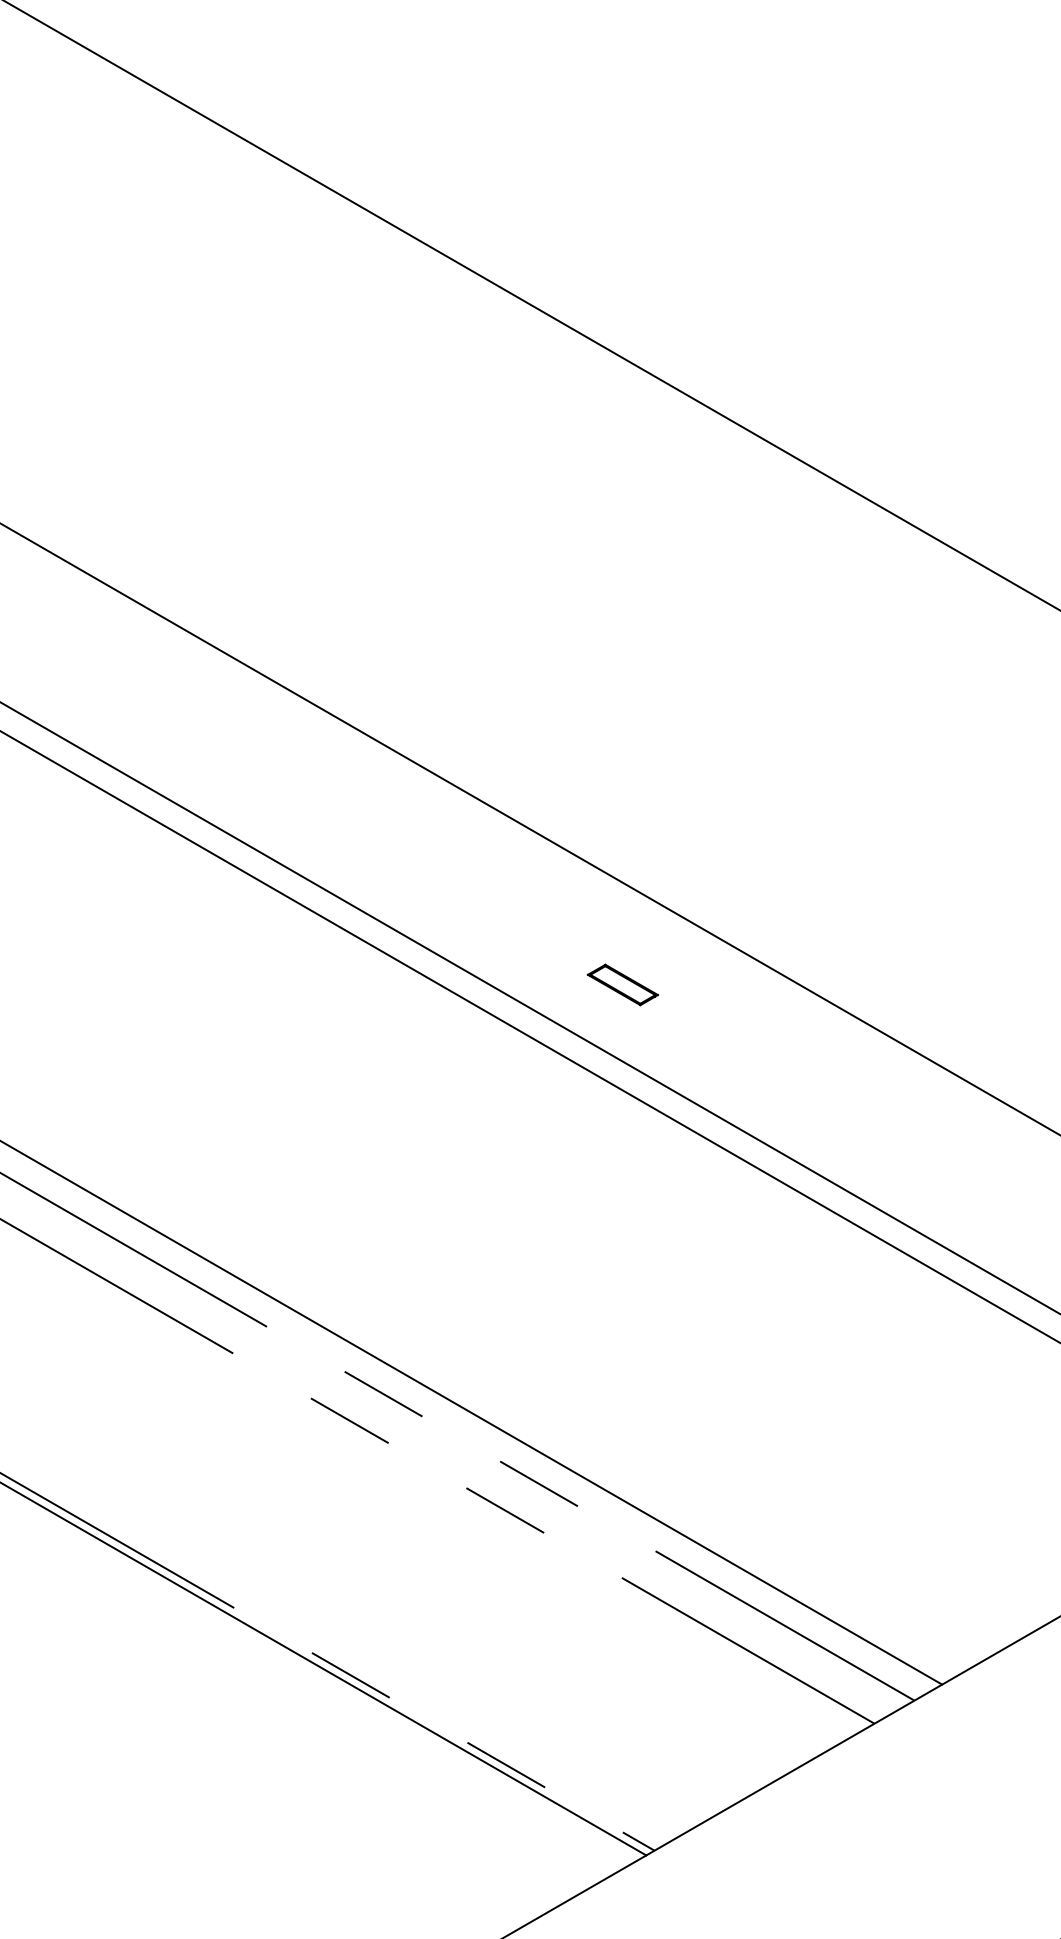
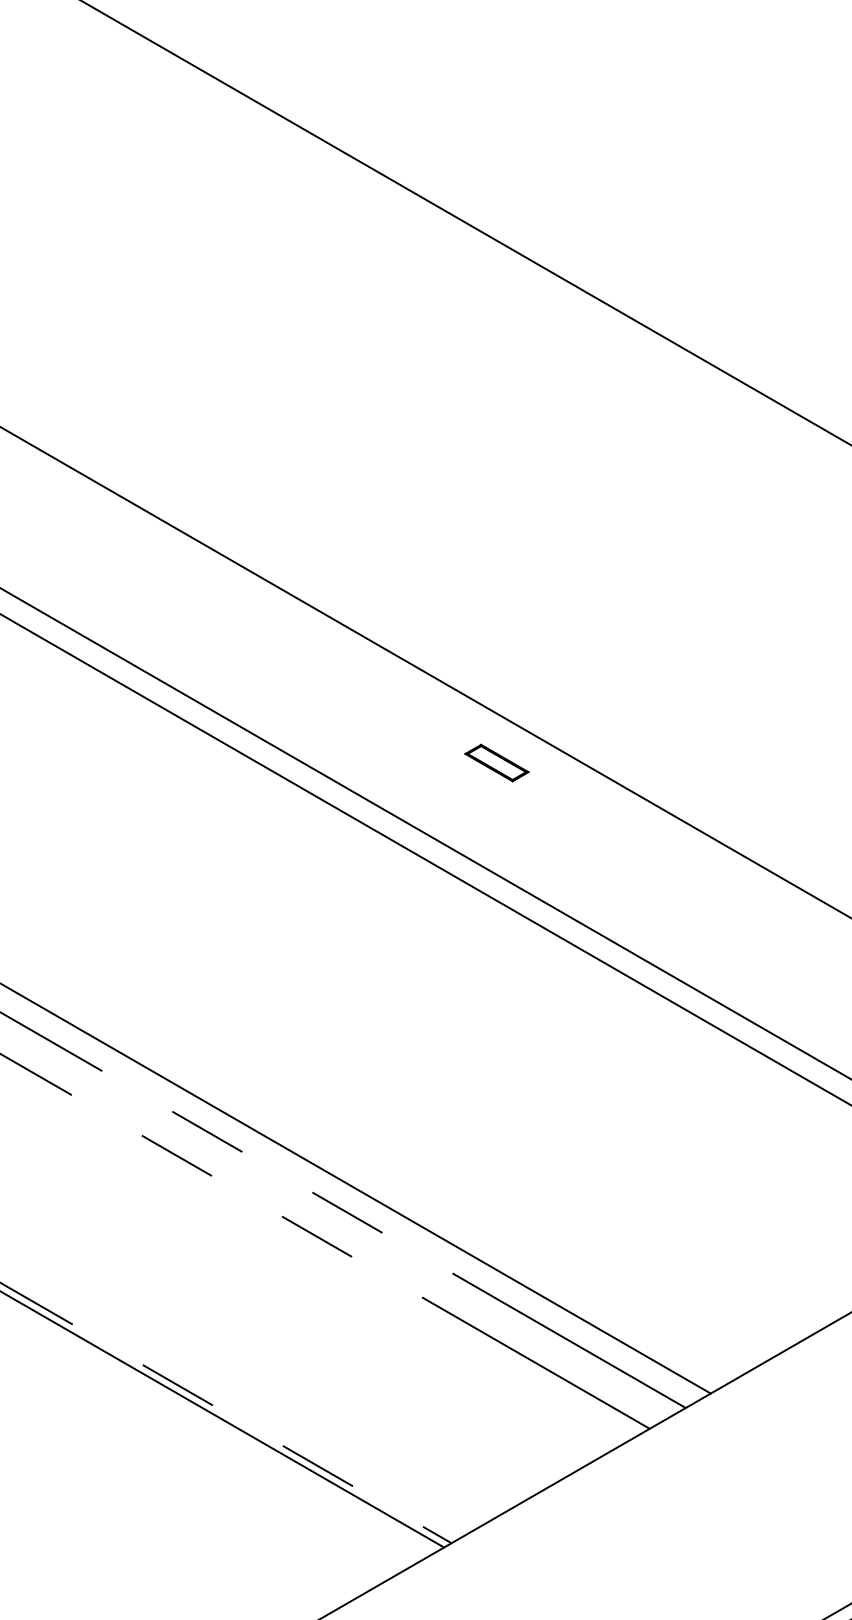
part: (622, 984) -> (496, 762), moved

